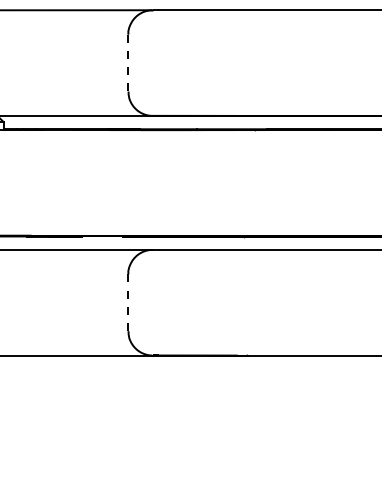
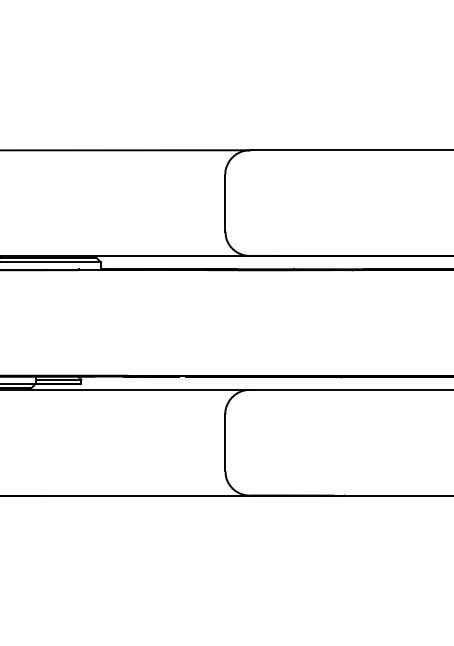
line: (128, 63) -> (225, 203), dashed -> solid
line: (128, 303) -> (225, 443), dashed -> solid

